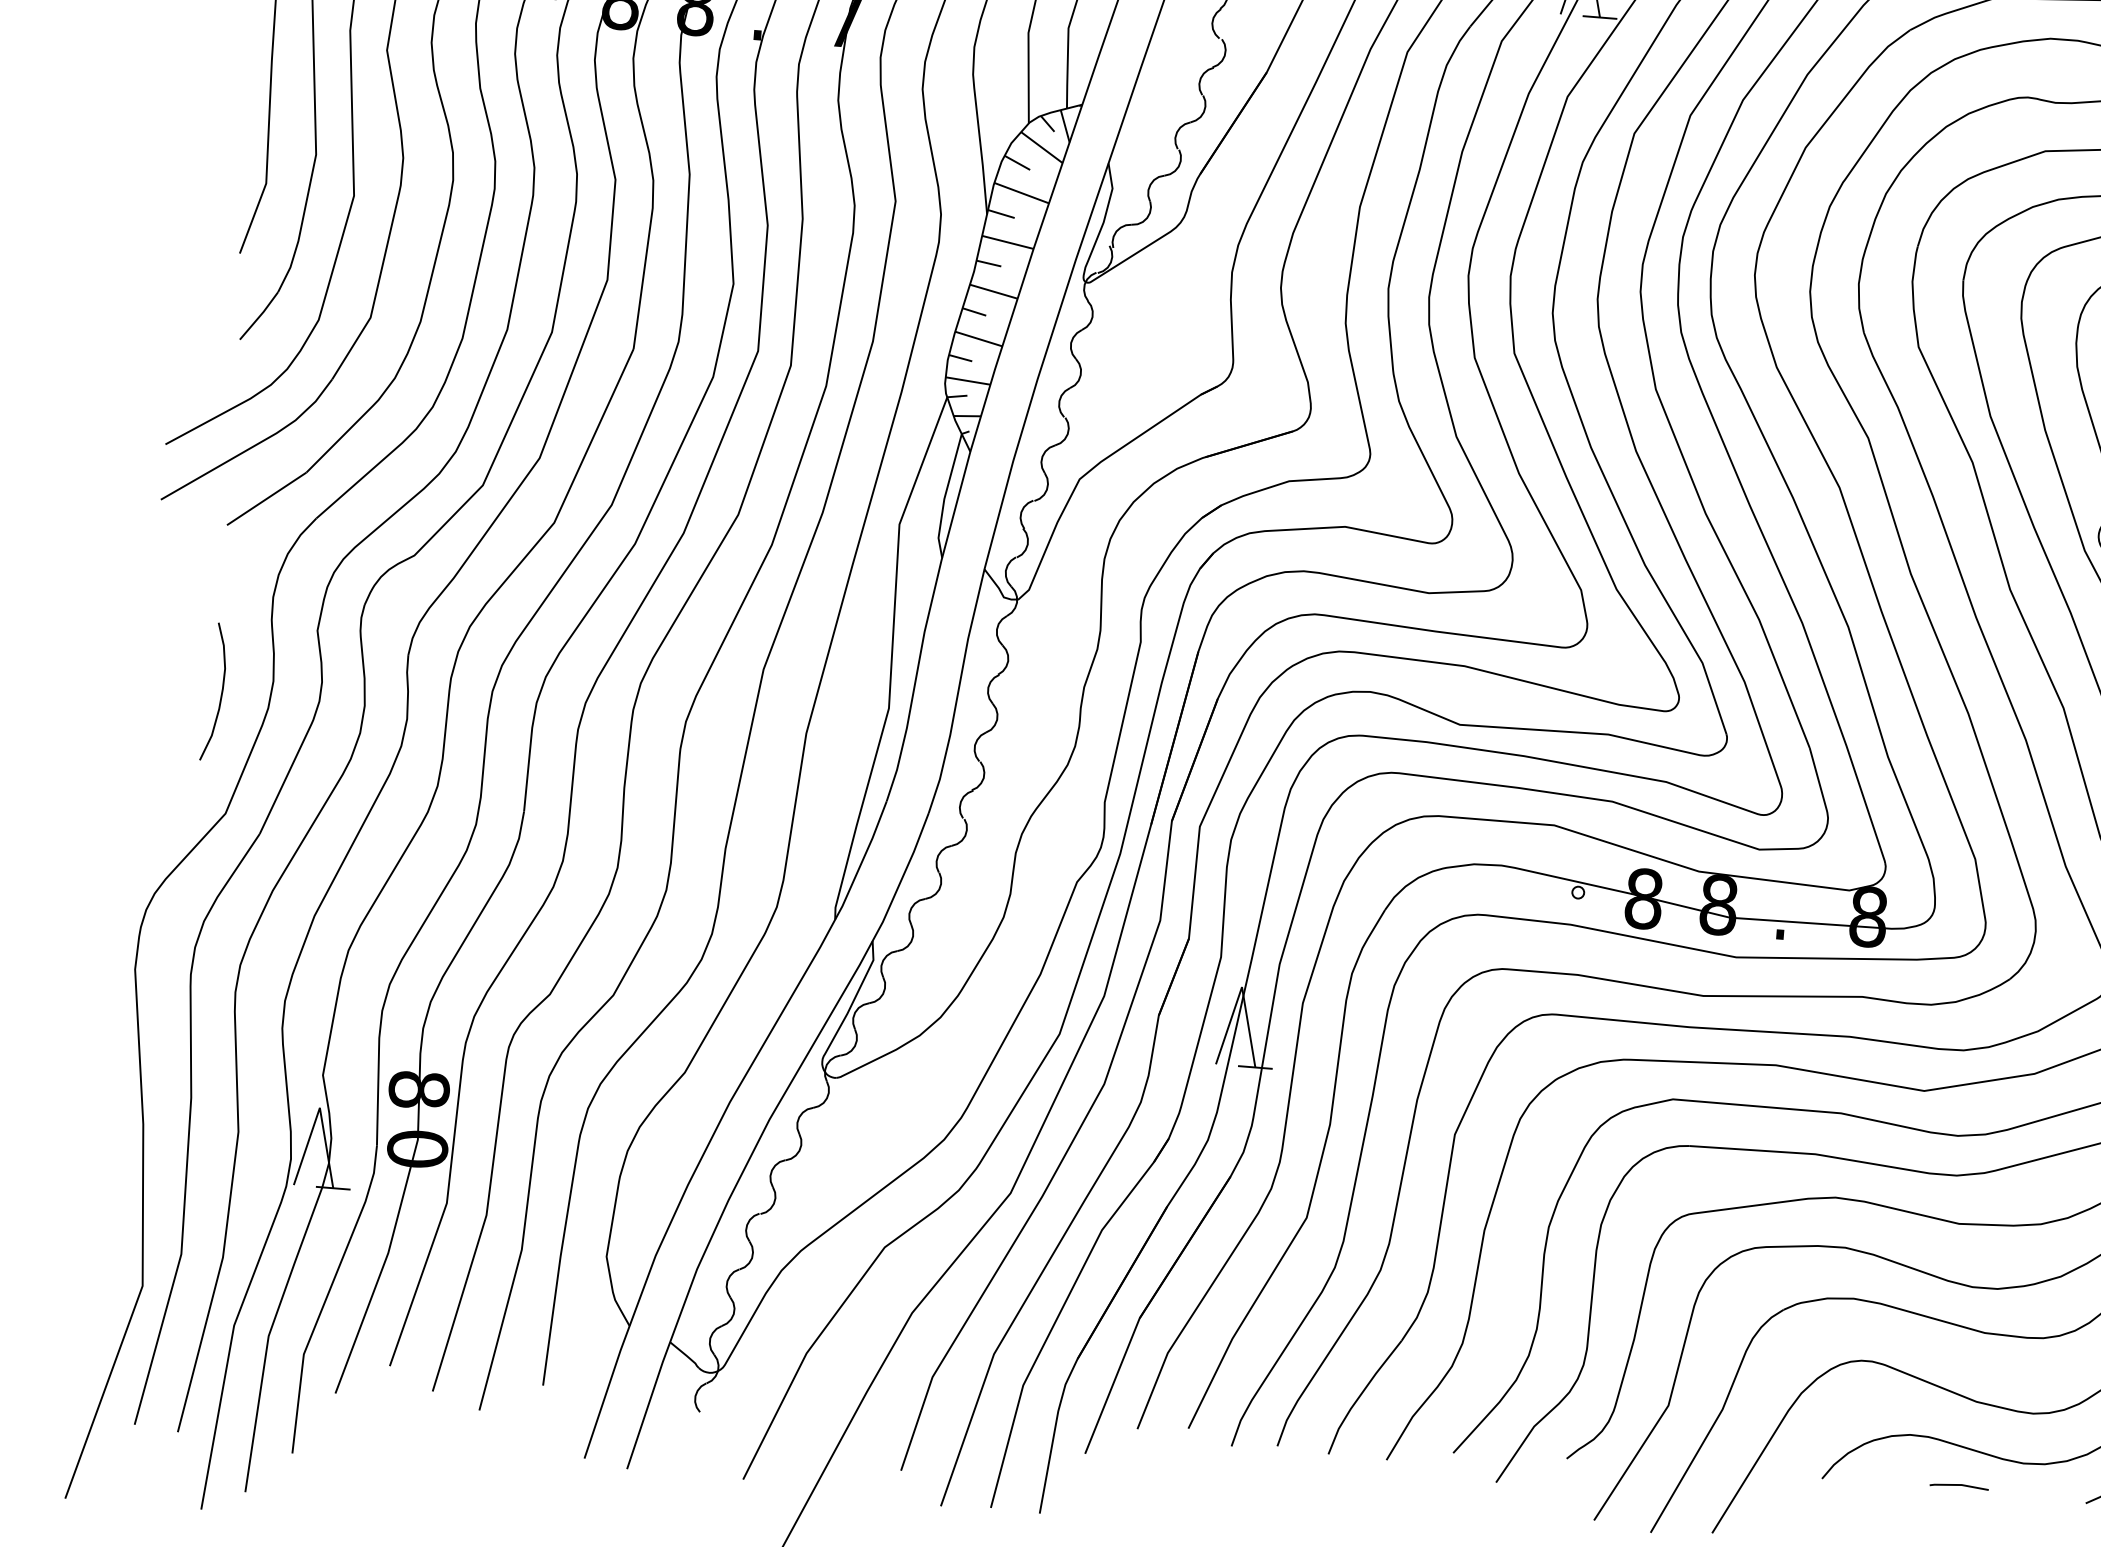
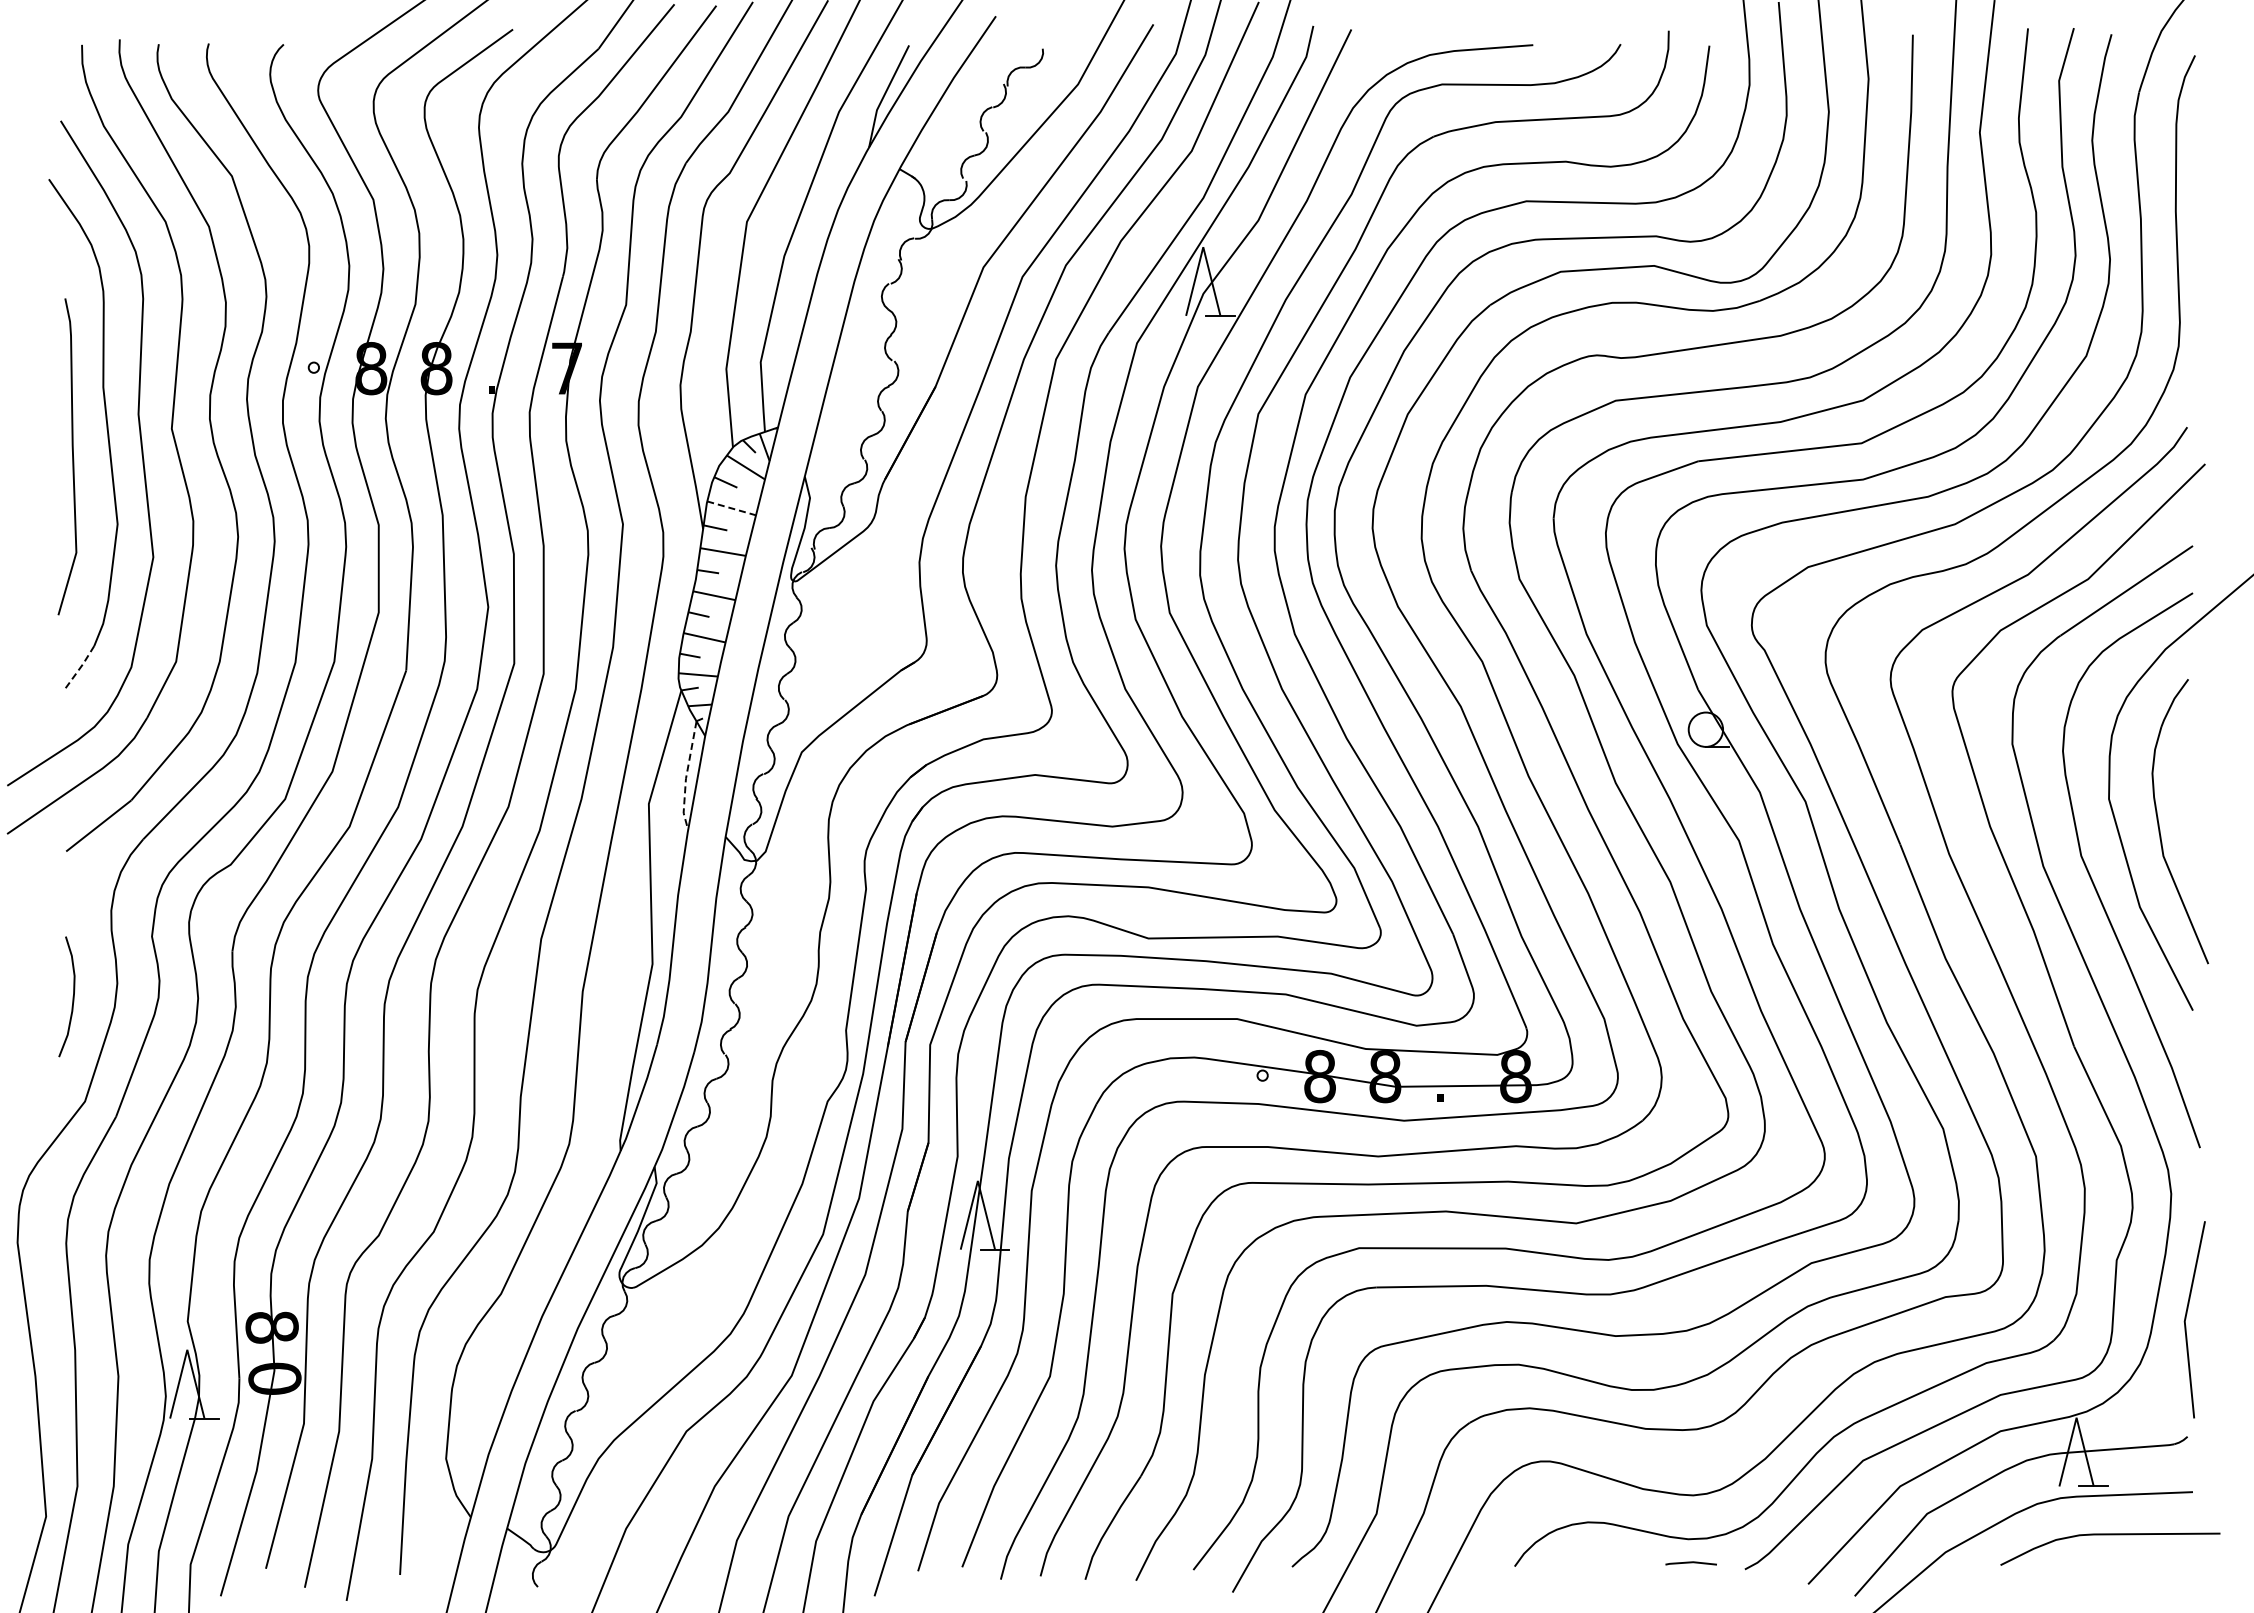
line: (1022, 193) -> (732, 508), solid -> dashed
line: (260, 316) -> (80, 668), solid -> dashed
line: (945, 496) -> (686, 776), solid -> dashed
line: (1958, 1486) -> (1690, 1563), moved

